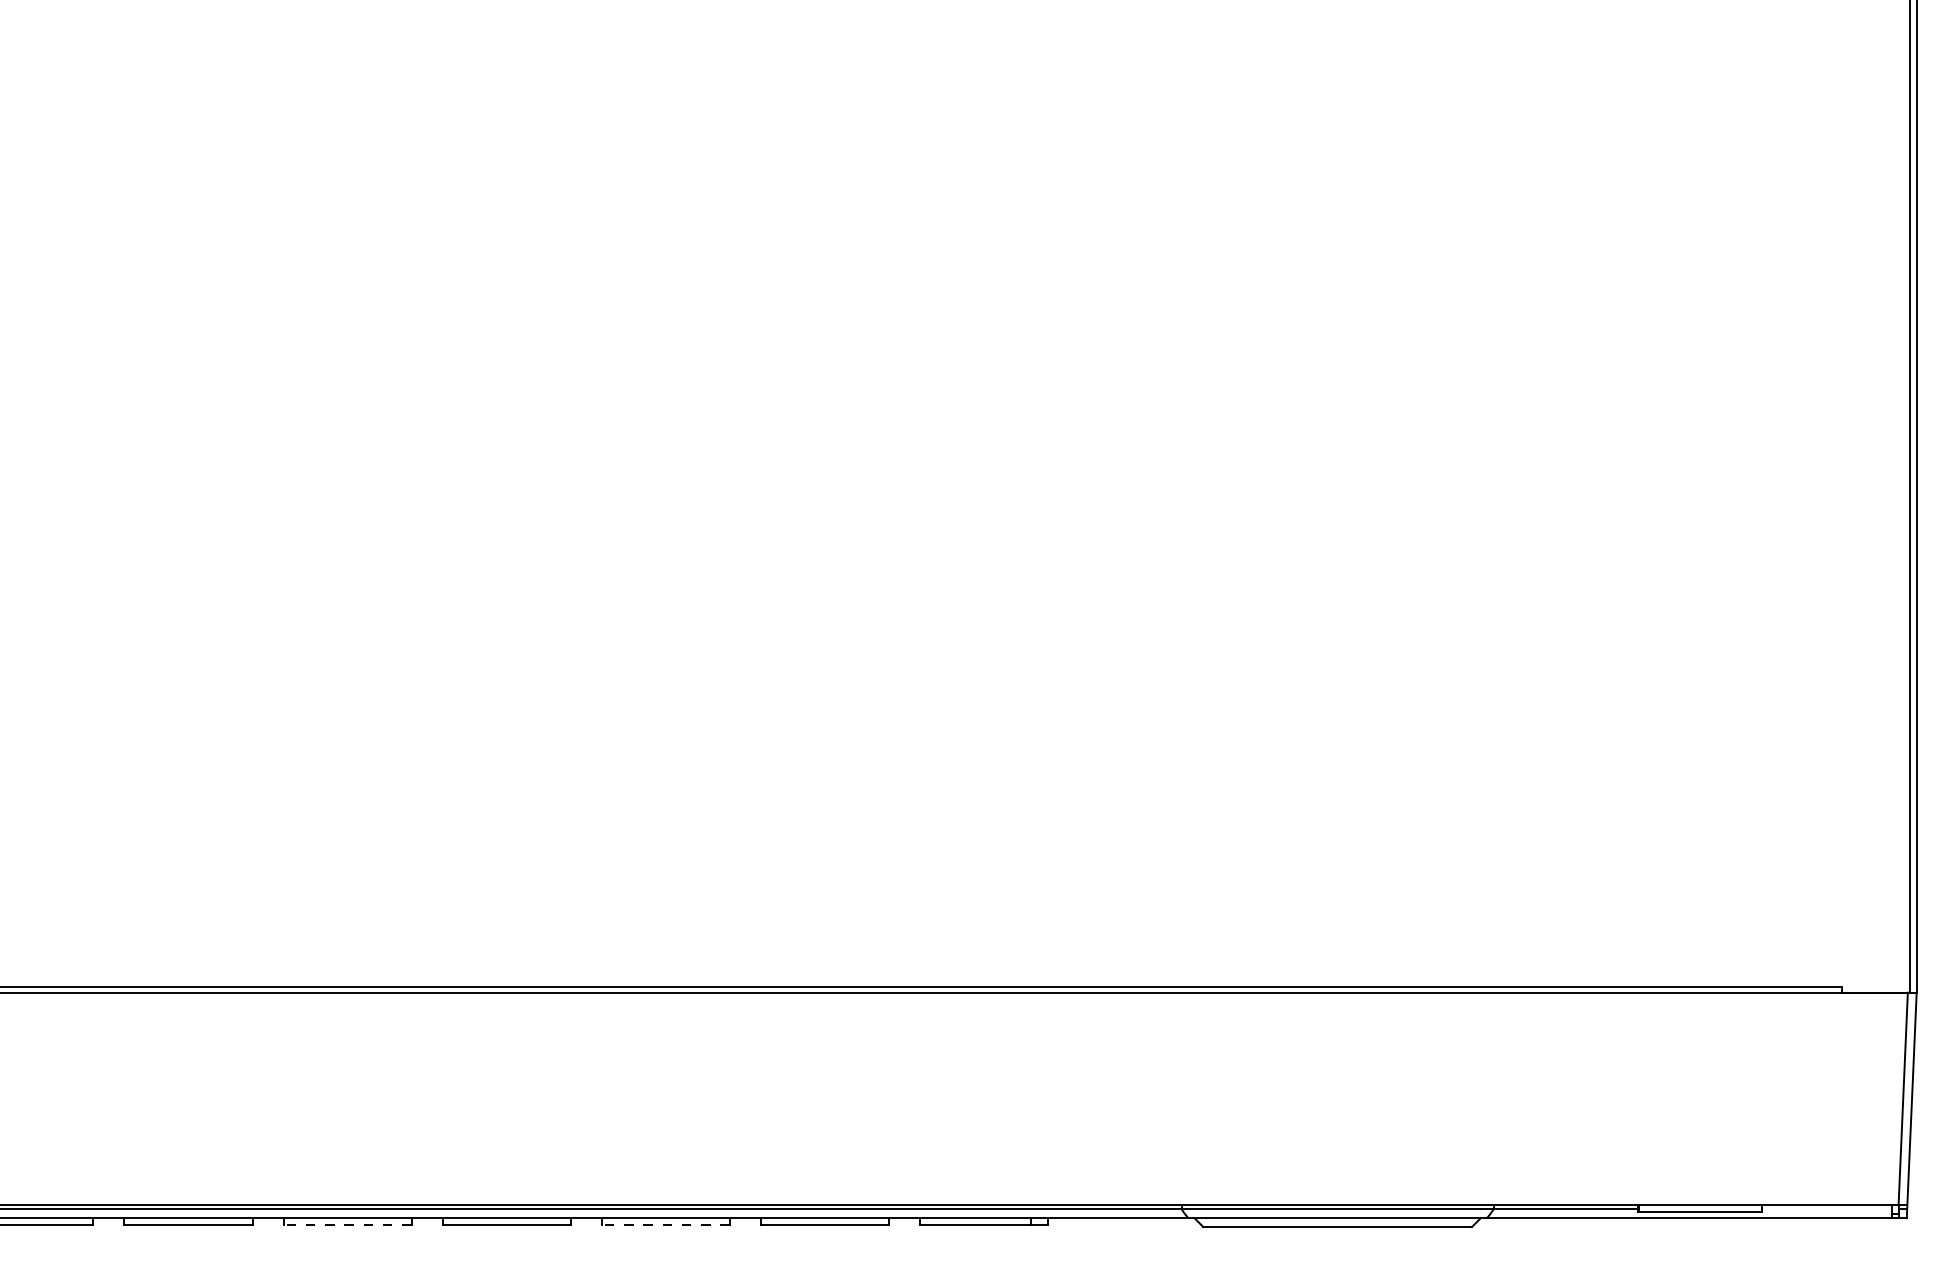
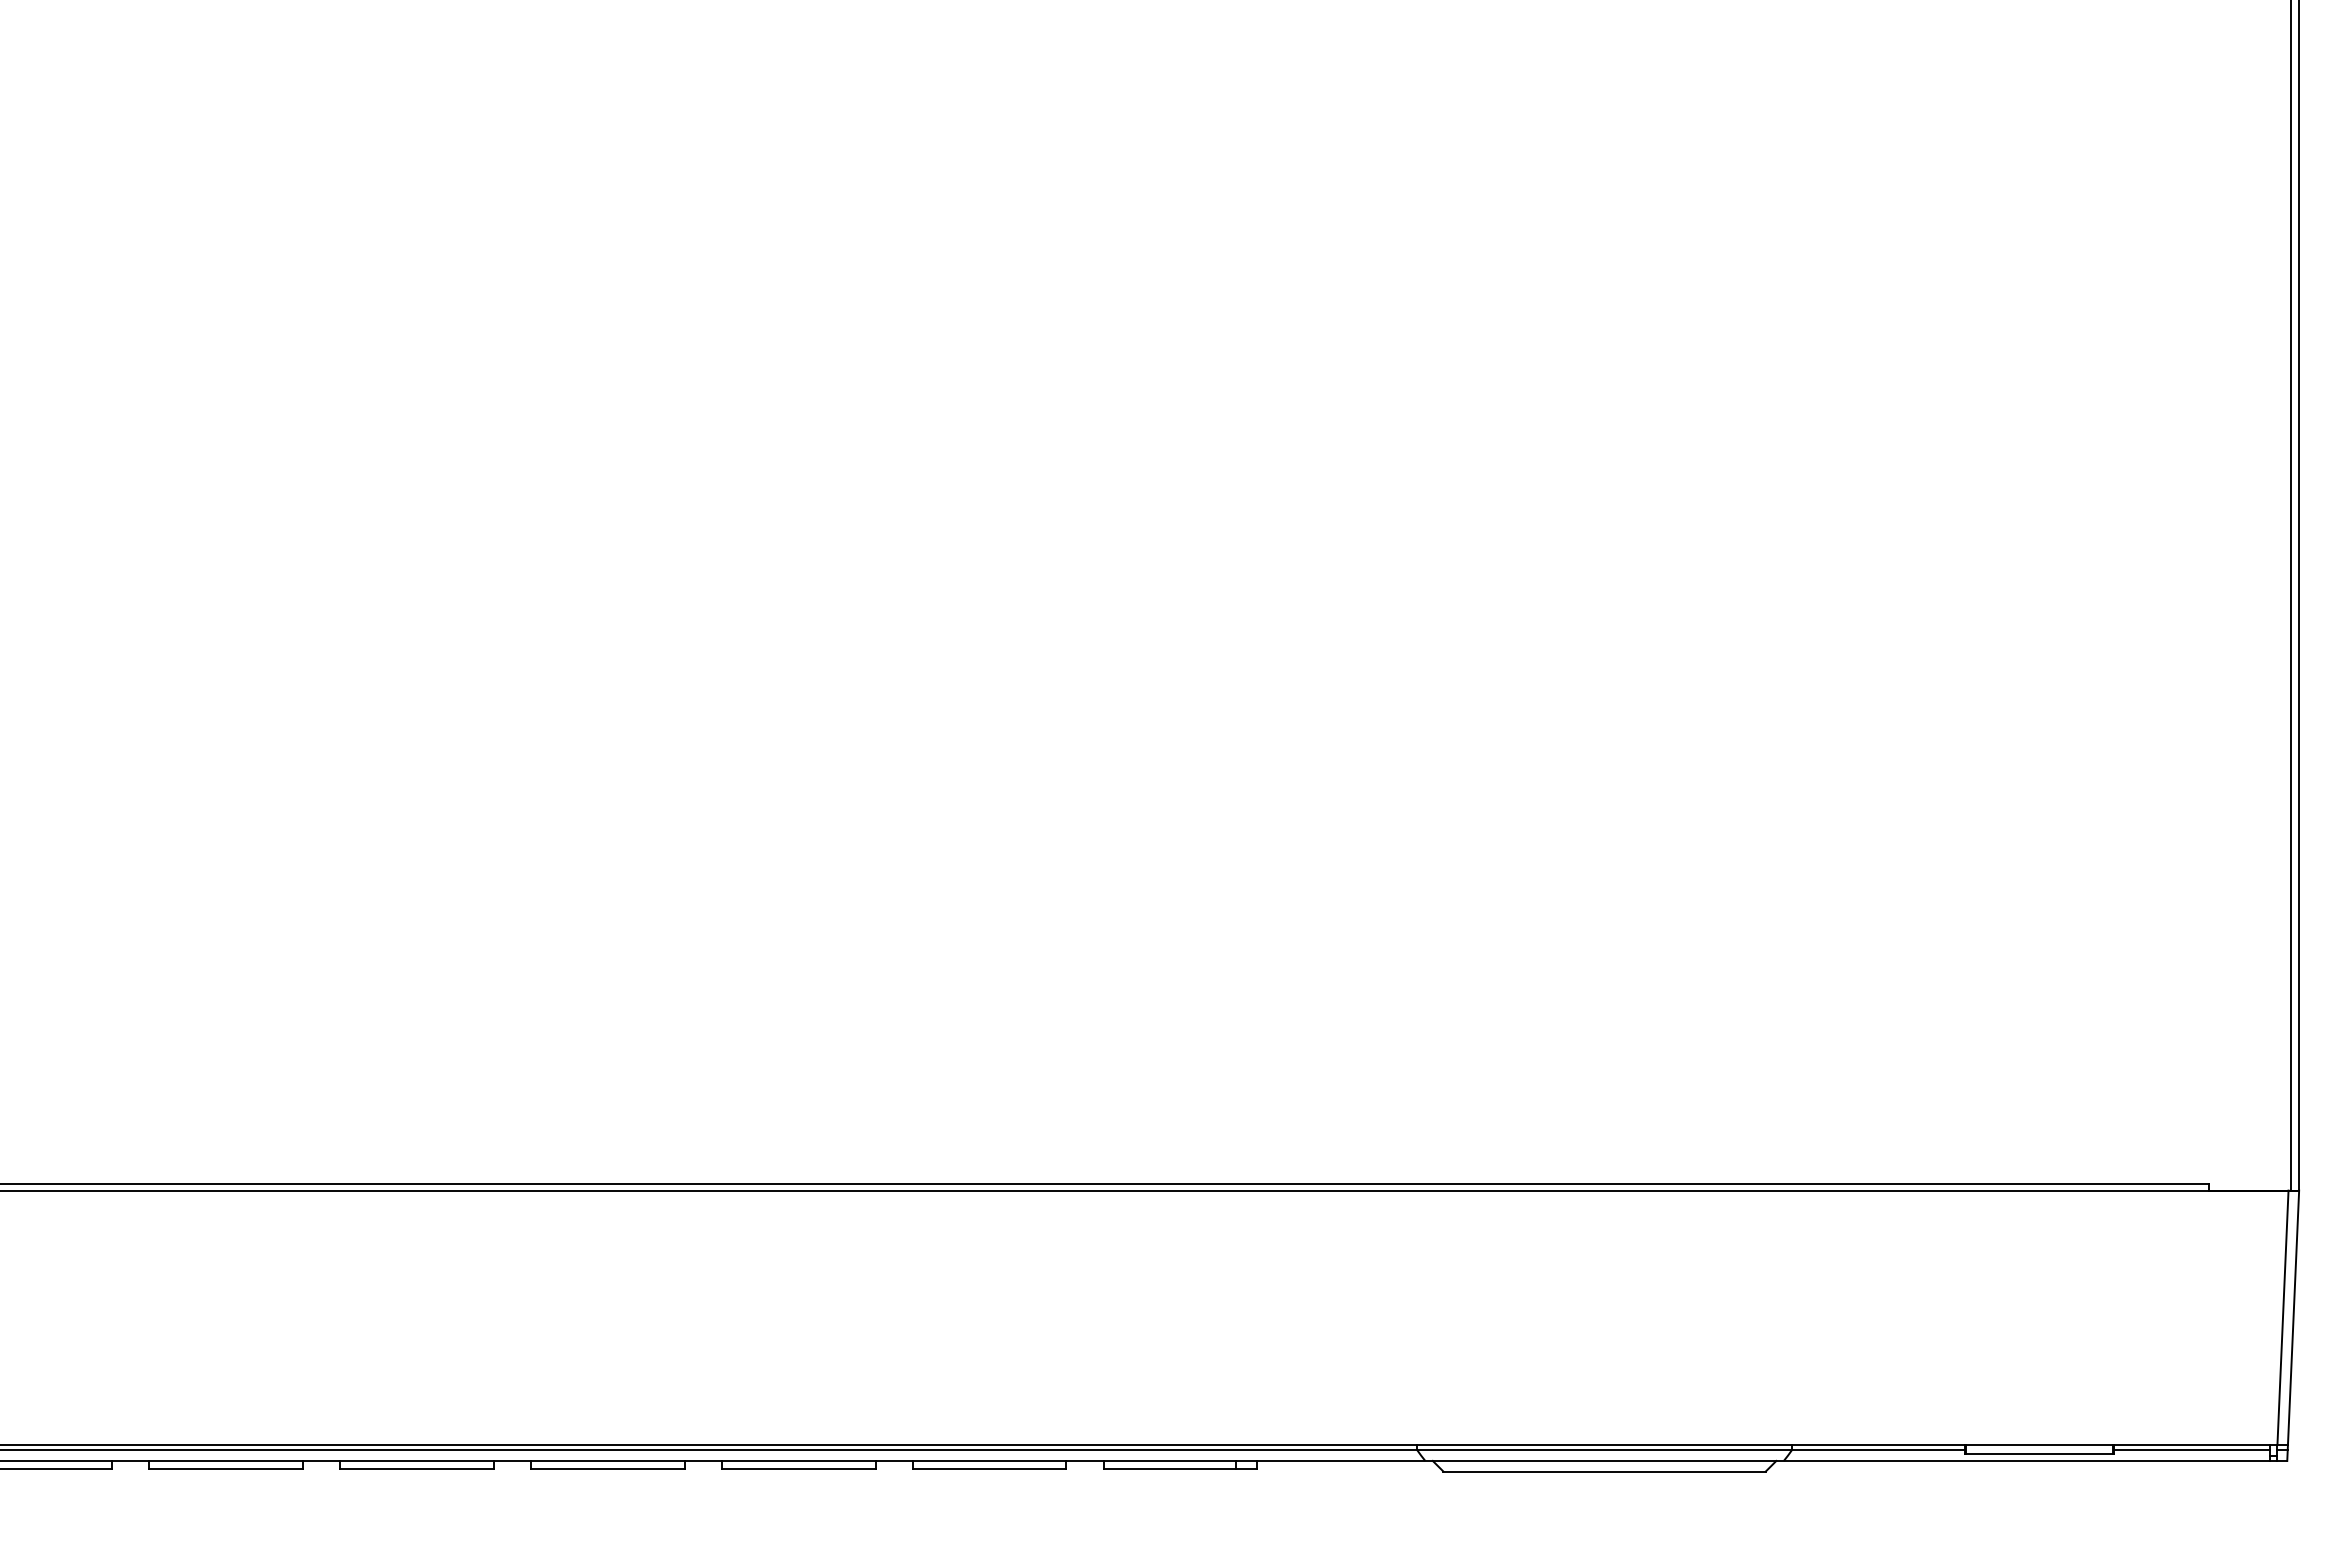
line: (1826, 1209) -> (2191, 1450), added
line: (347, 1225) -> (417, 1469), dashed -> solid
line: (665, 1225) -> (798, 1469), dashed -> solid

